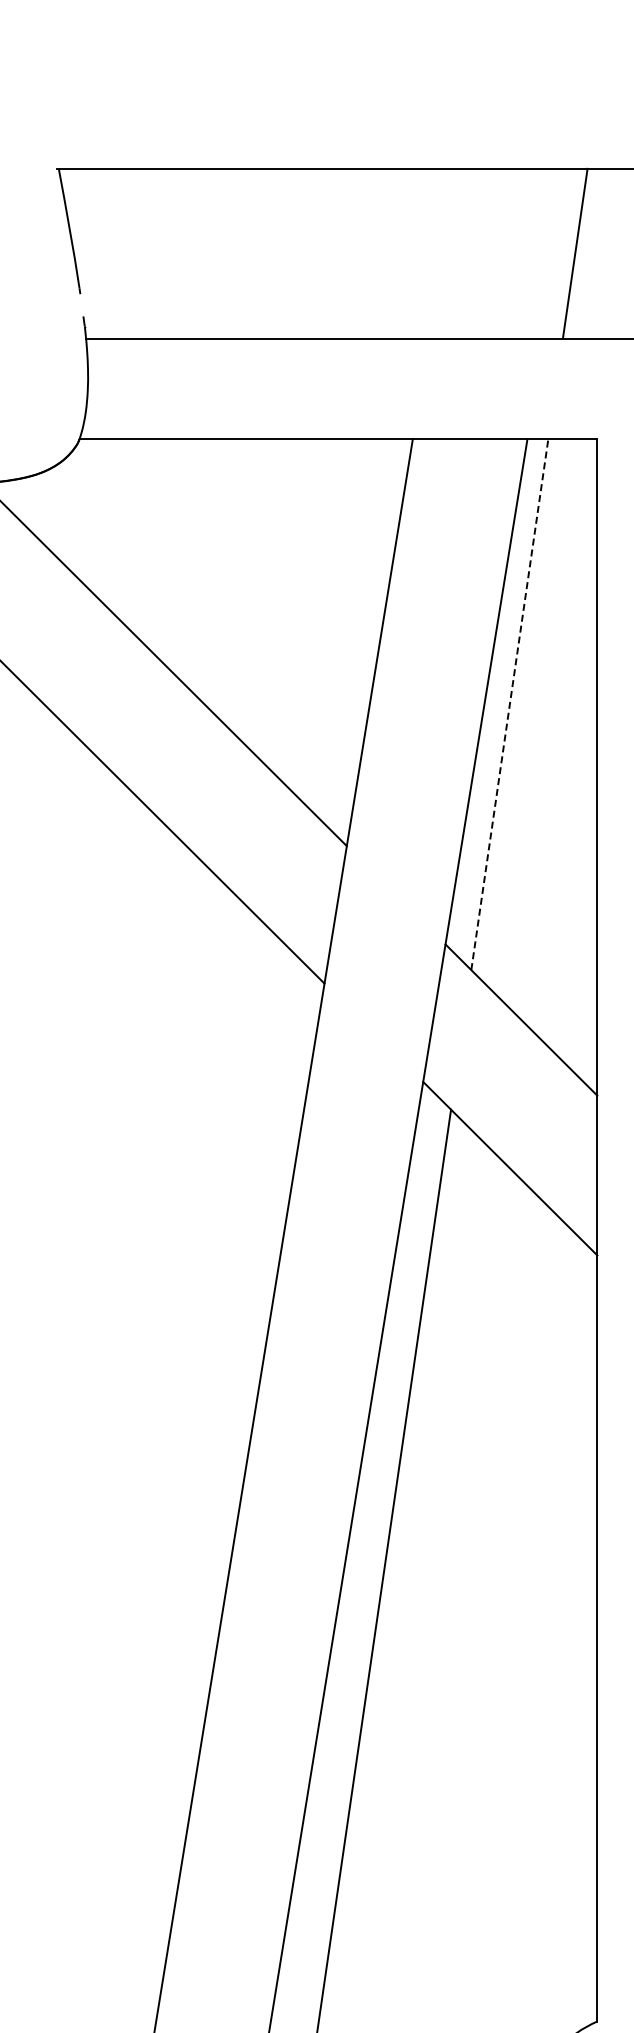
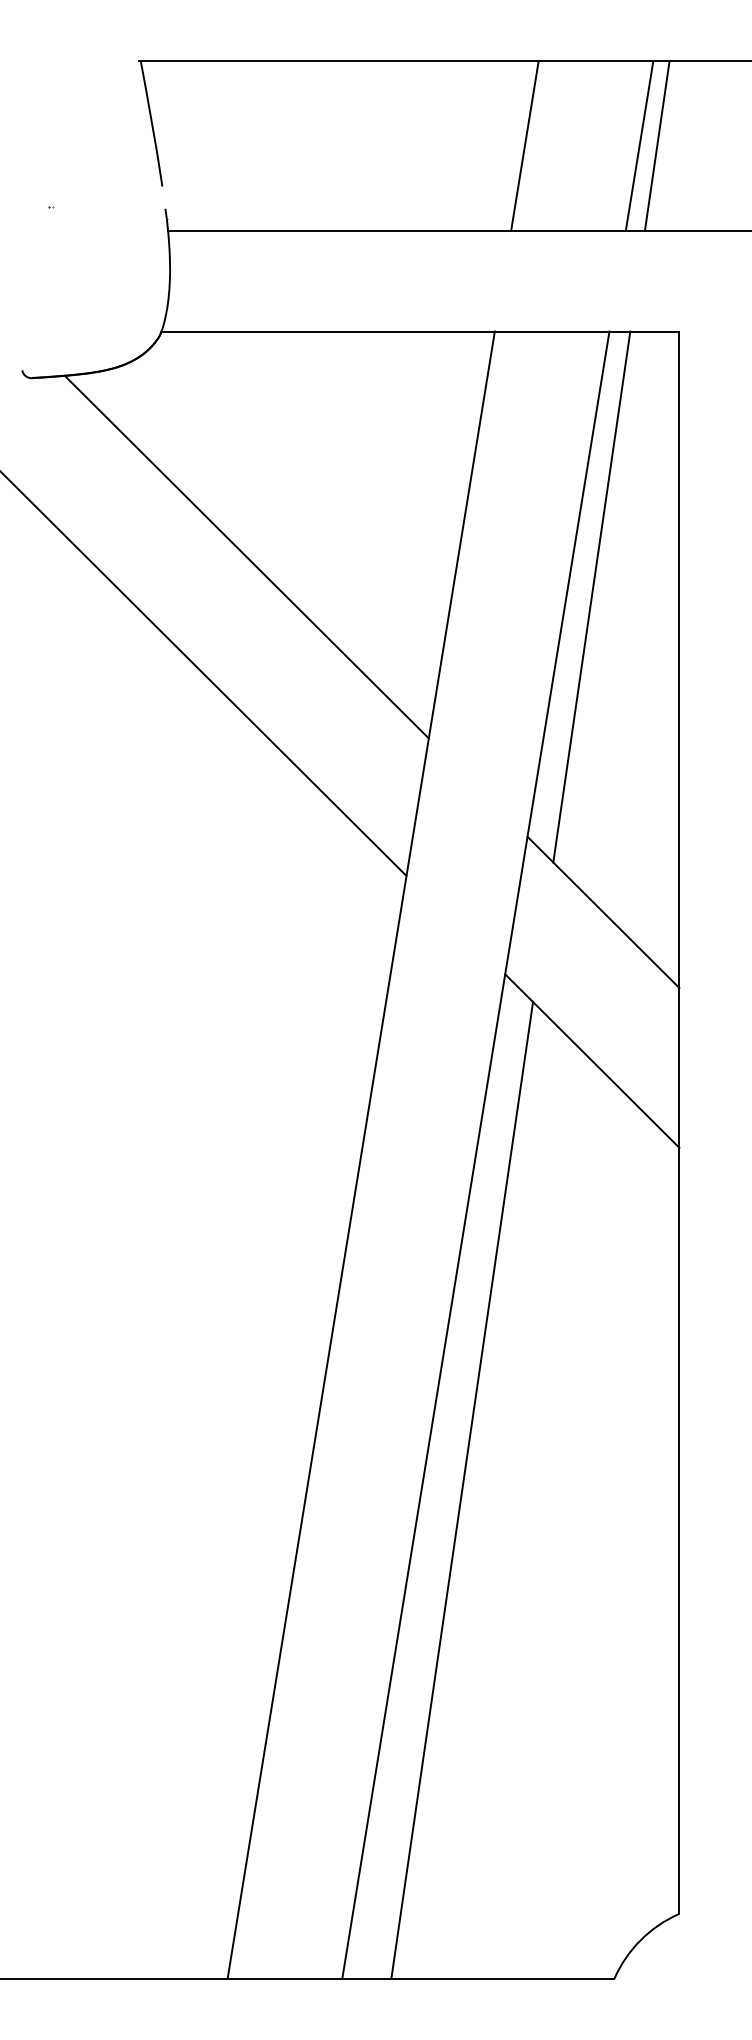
line: (442, 253) -> (524, 145), added
line: (557, 253) -> (639, 145), added
line: (509, 704) -> (591, 596), dashed -> solid

